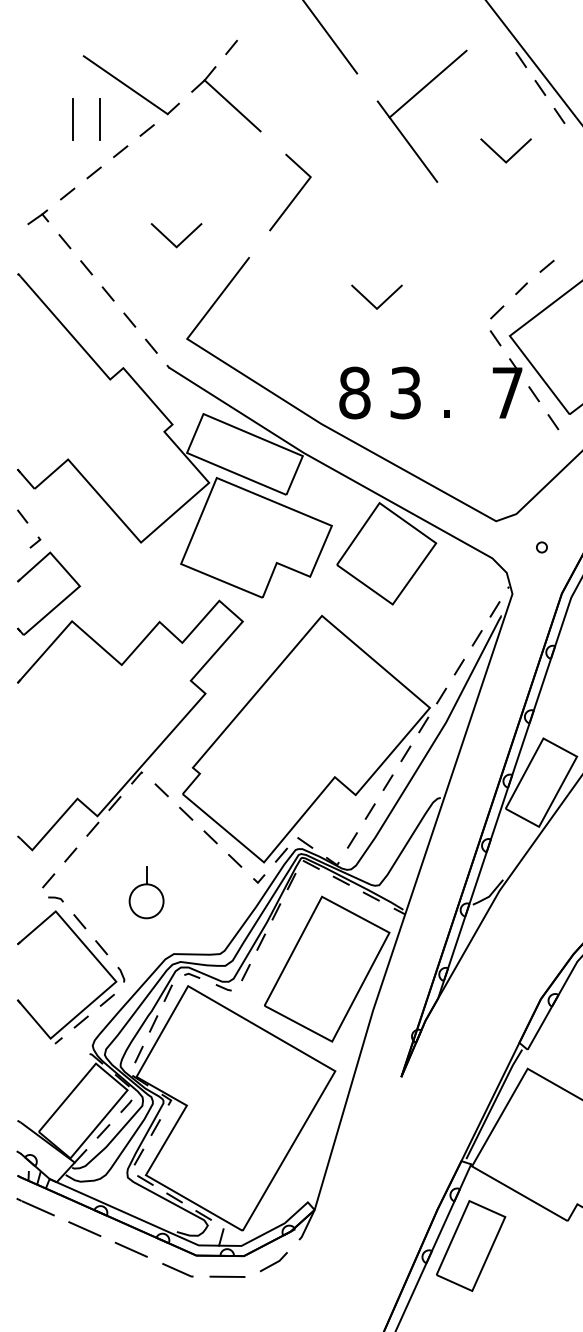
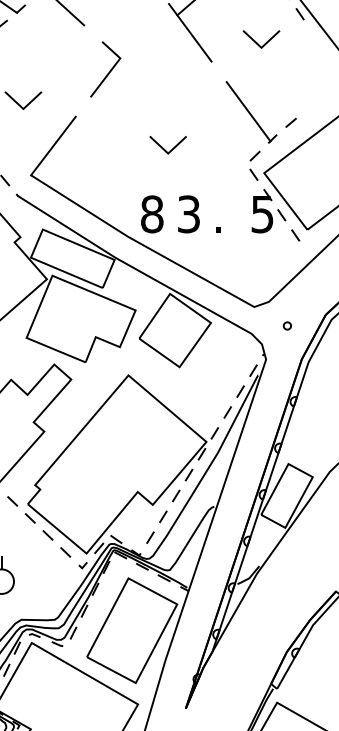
line: (487, 250) -> (248, 111), added
text: (507, 393) -> (262, 214), 7 -> 5

